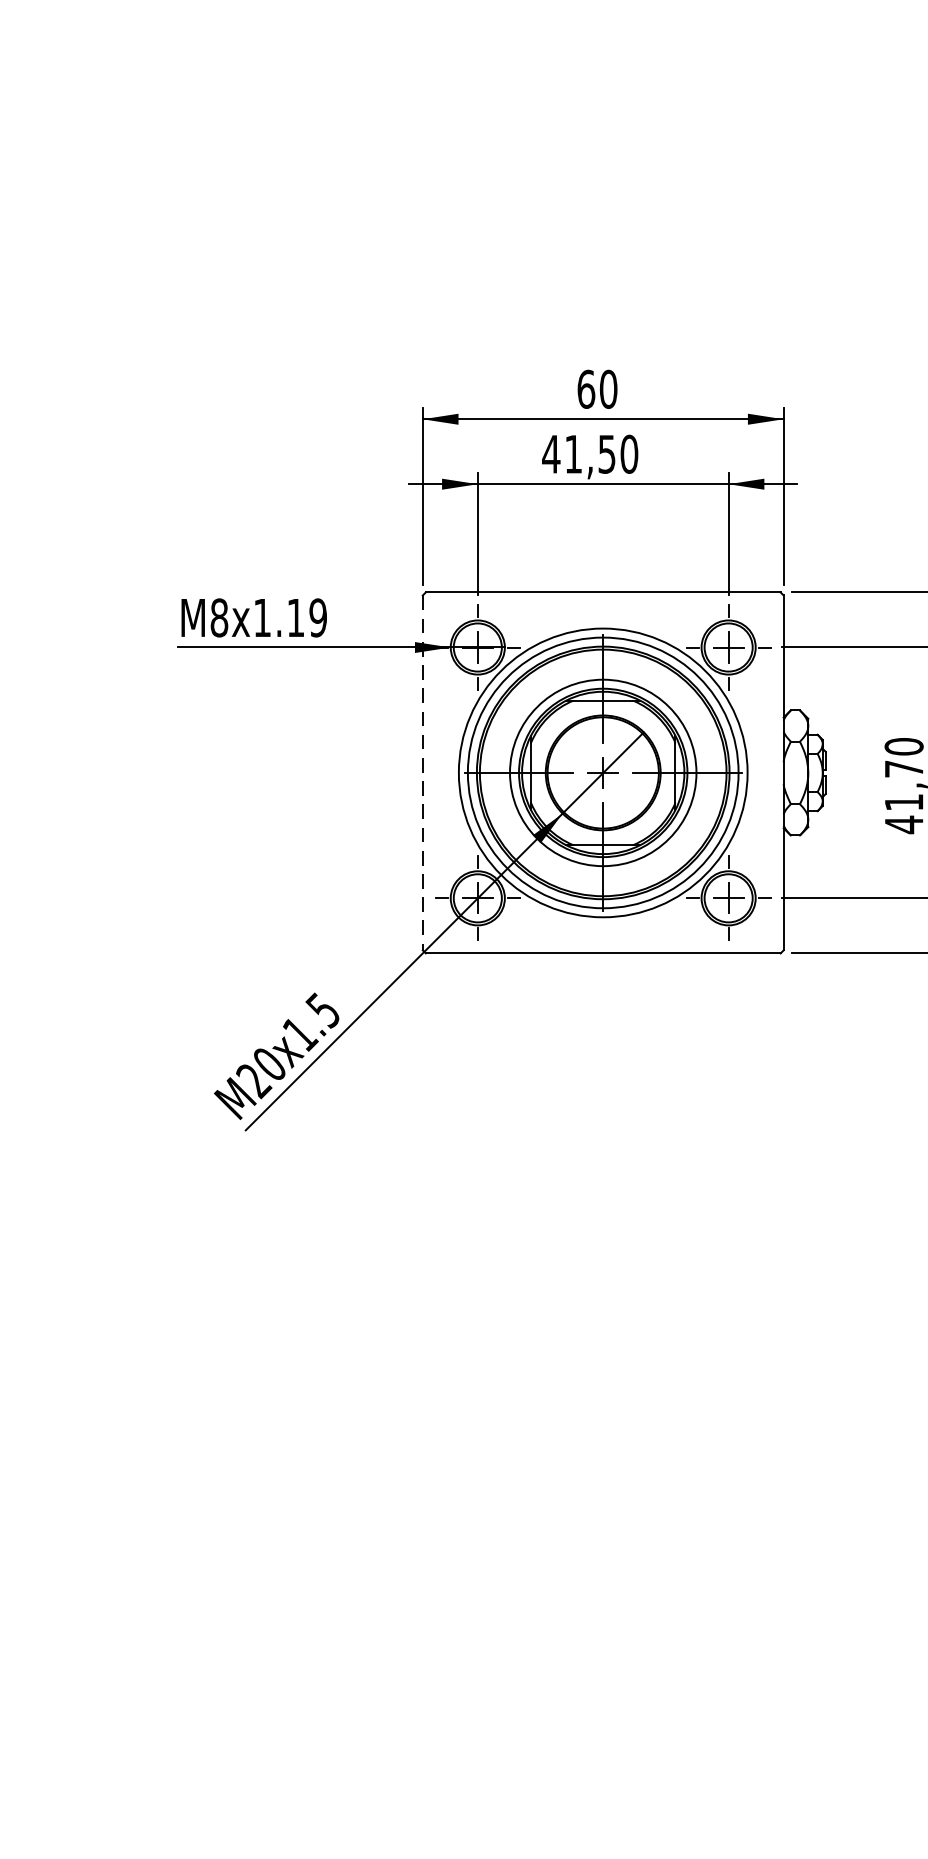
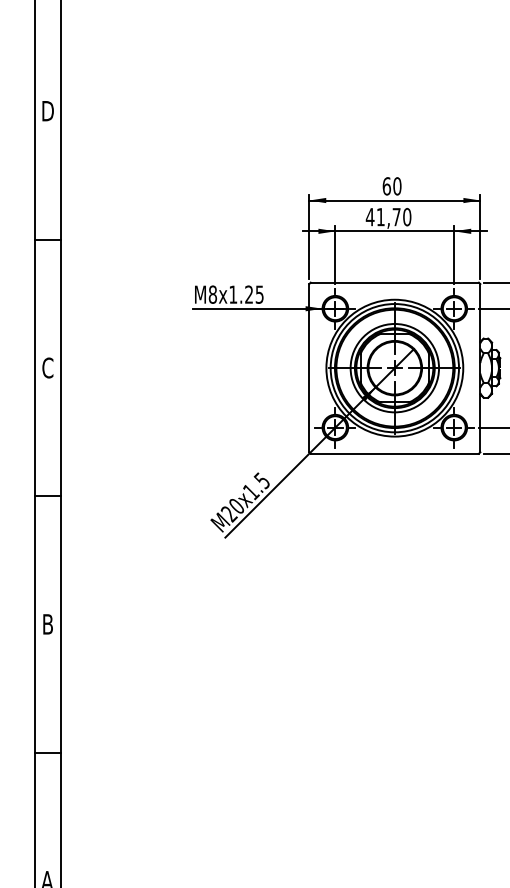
text: (606, 455) -> (396, 217), 41,50 -> 41,70
text: (307, 617) -> (254, 294), M8x1.19 -> M8x1.25
line: (423, 773) -> (309, 368), dashed -> solid

